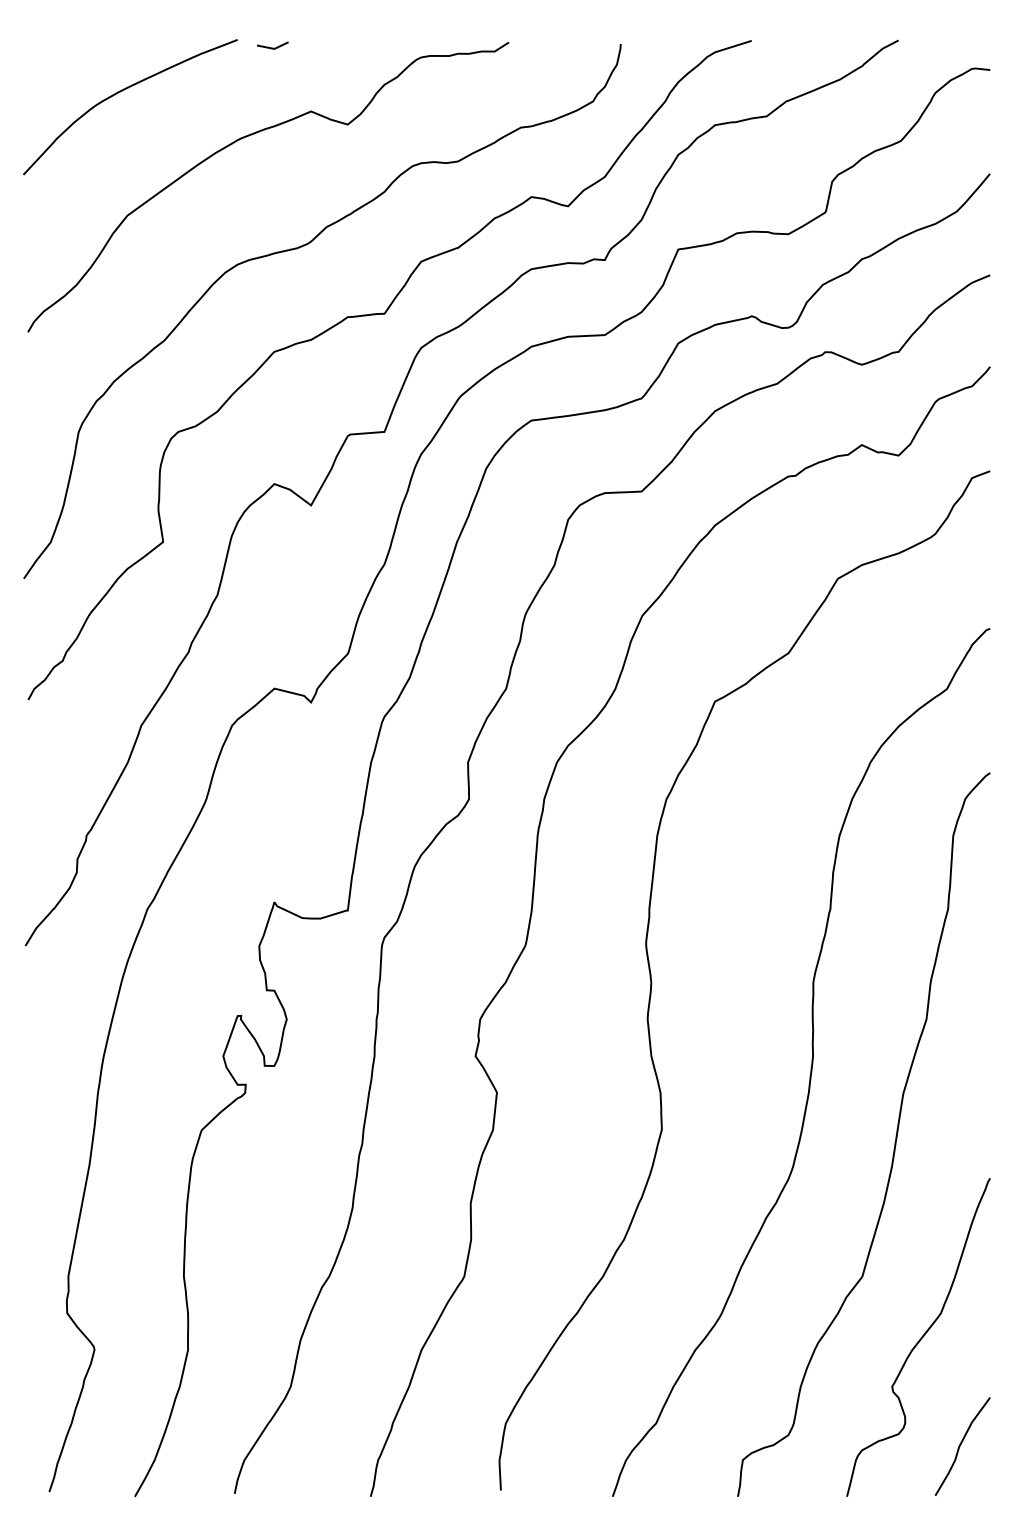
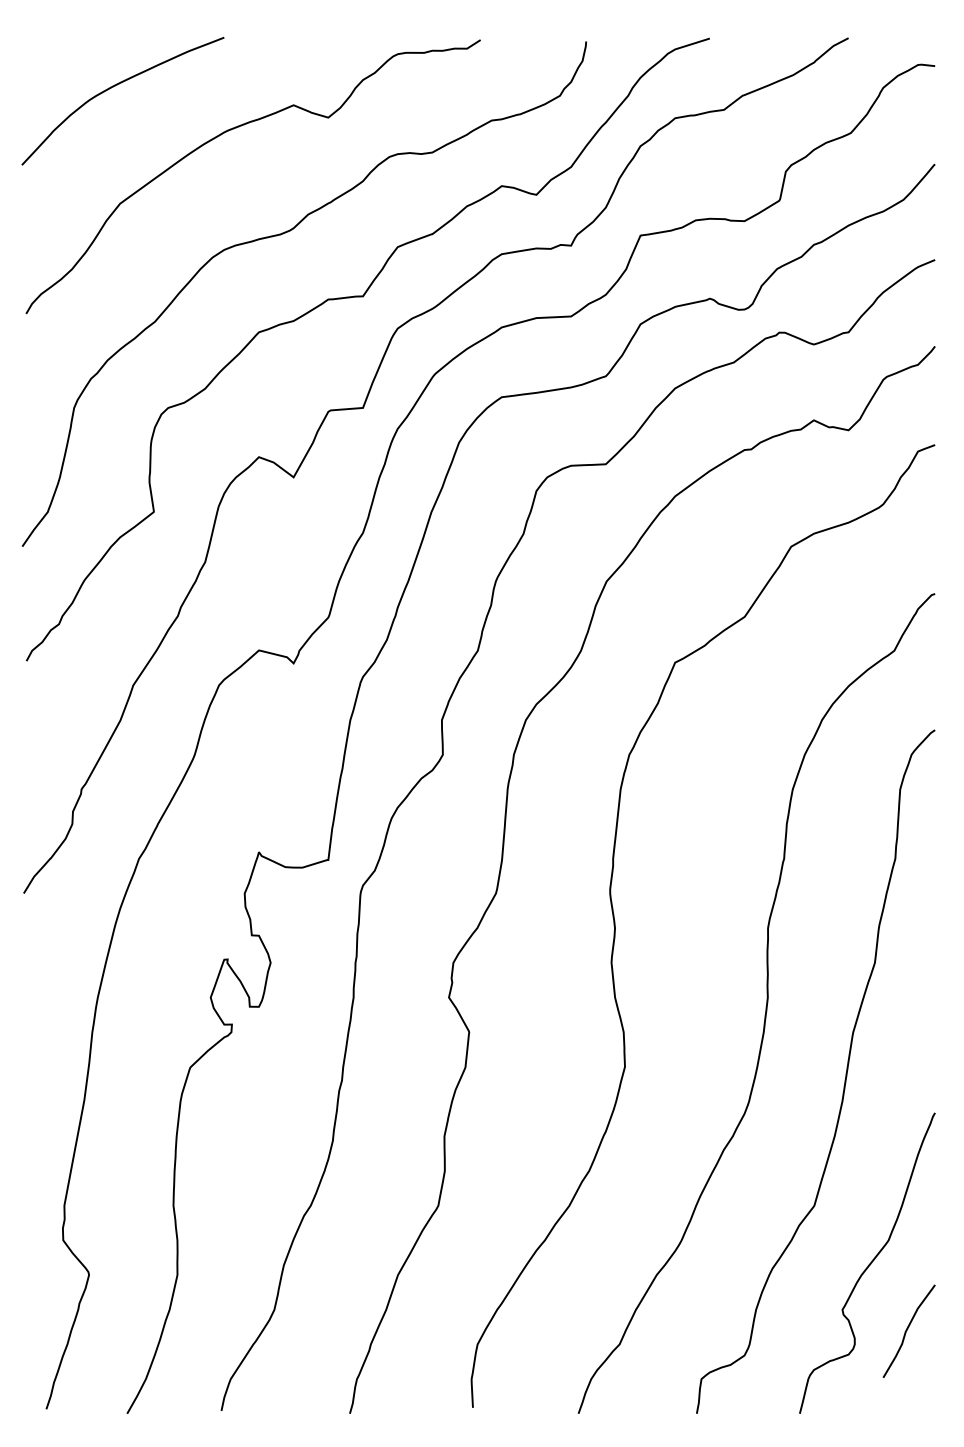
line: (271, 47) -> (256, 44), removed
curve: (960, 1445) -> (907, 1330), moved

